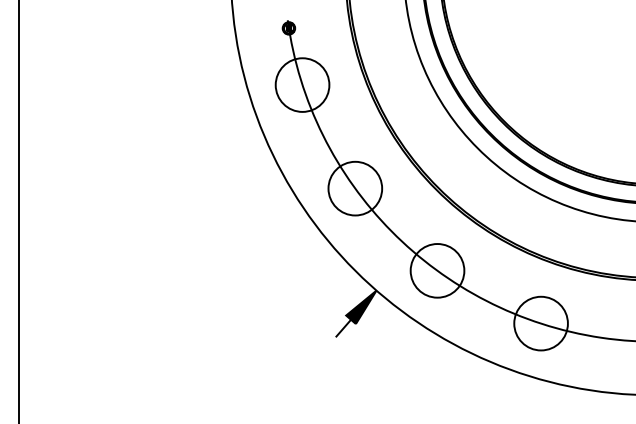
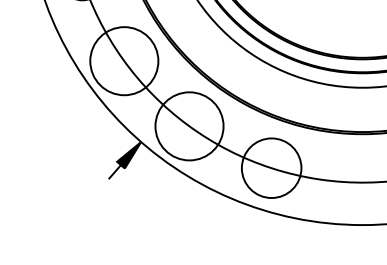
circle: (355, 188) -> (124, 61), size x1.6
circle: (437, 270) -> (189, 126), size x1.6
circle: (540, 323) -> (271, 168), size x1.4

